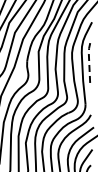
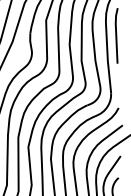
line: (89, 61) -> (116, 34), dashed -> solid

